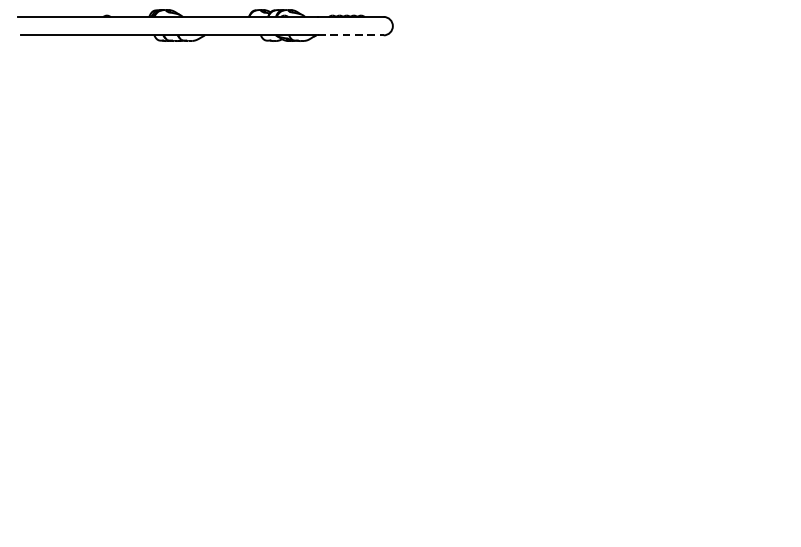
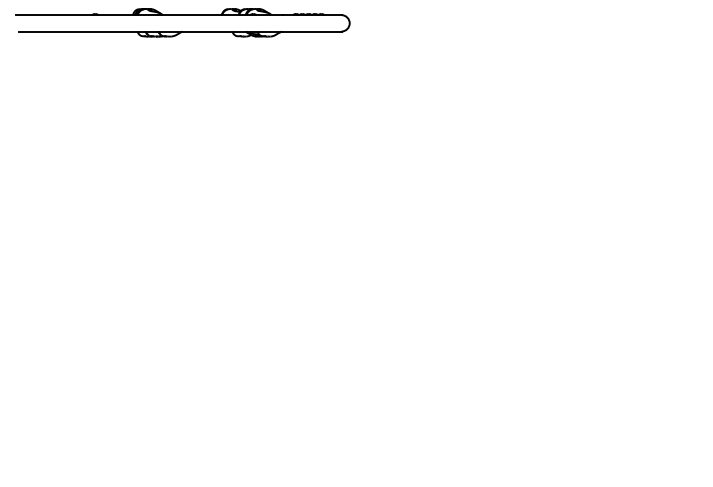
line: (351, 35) -> (312, 31), dashed -> solid

